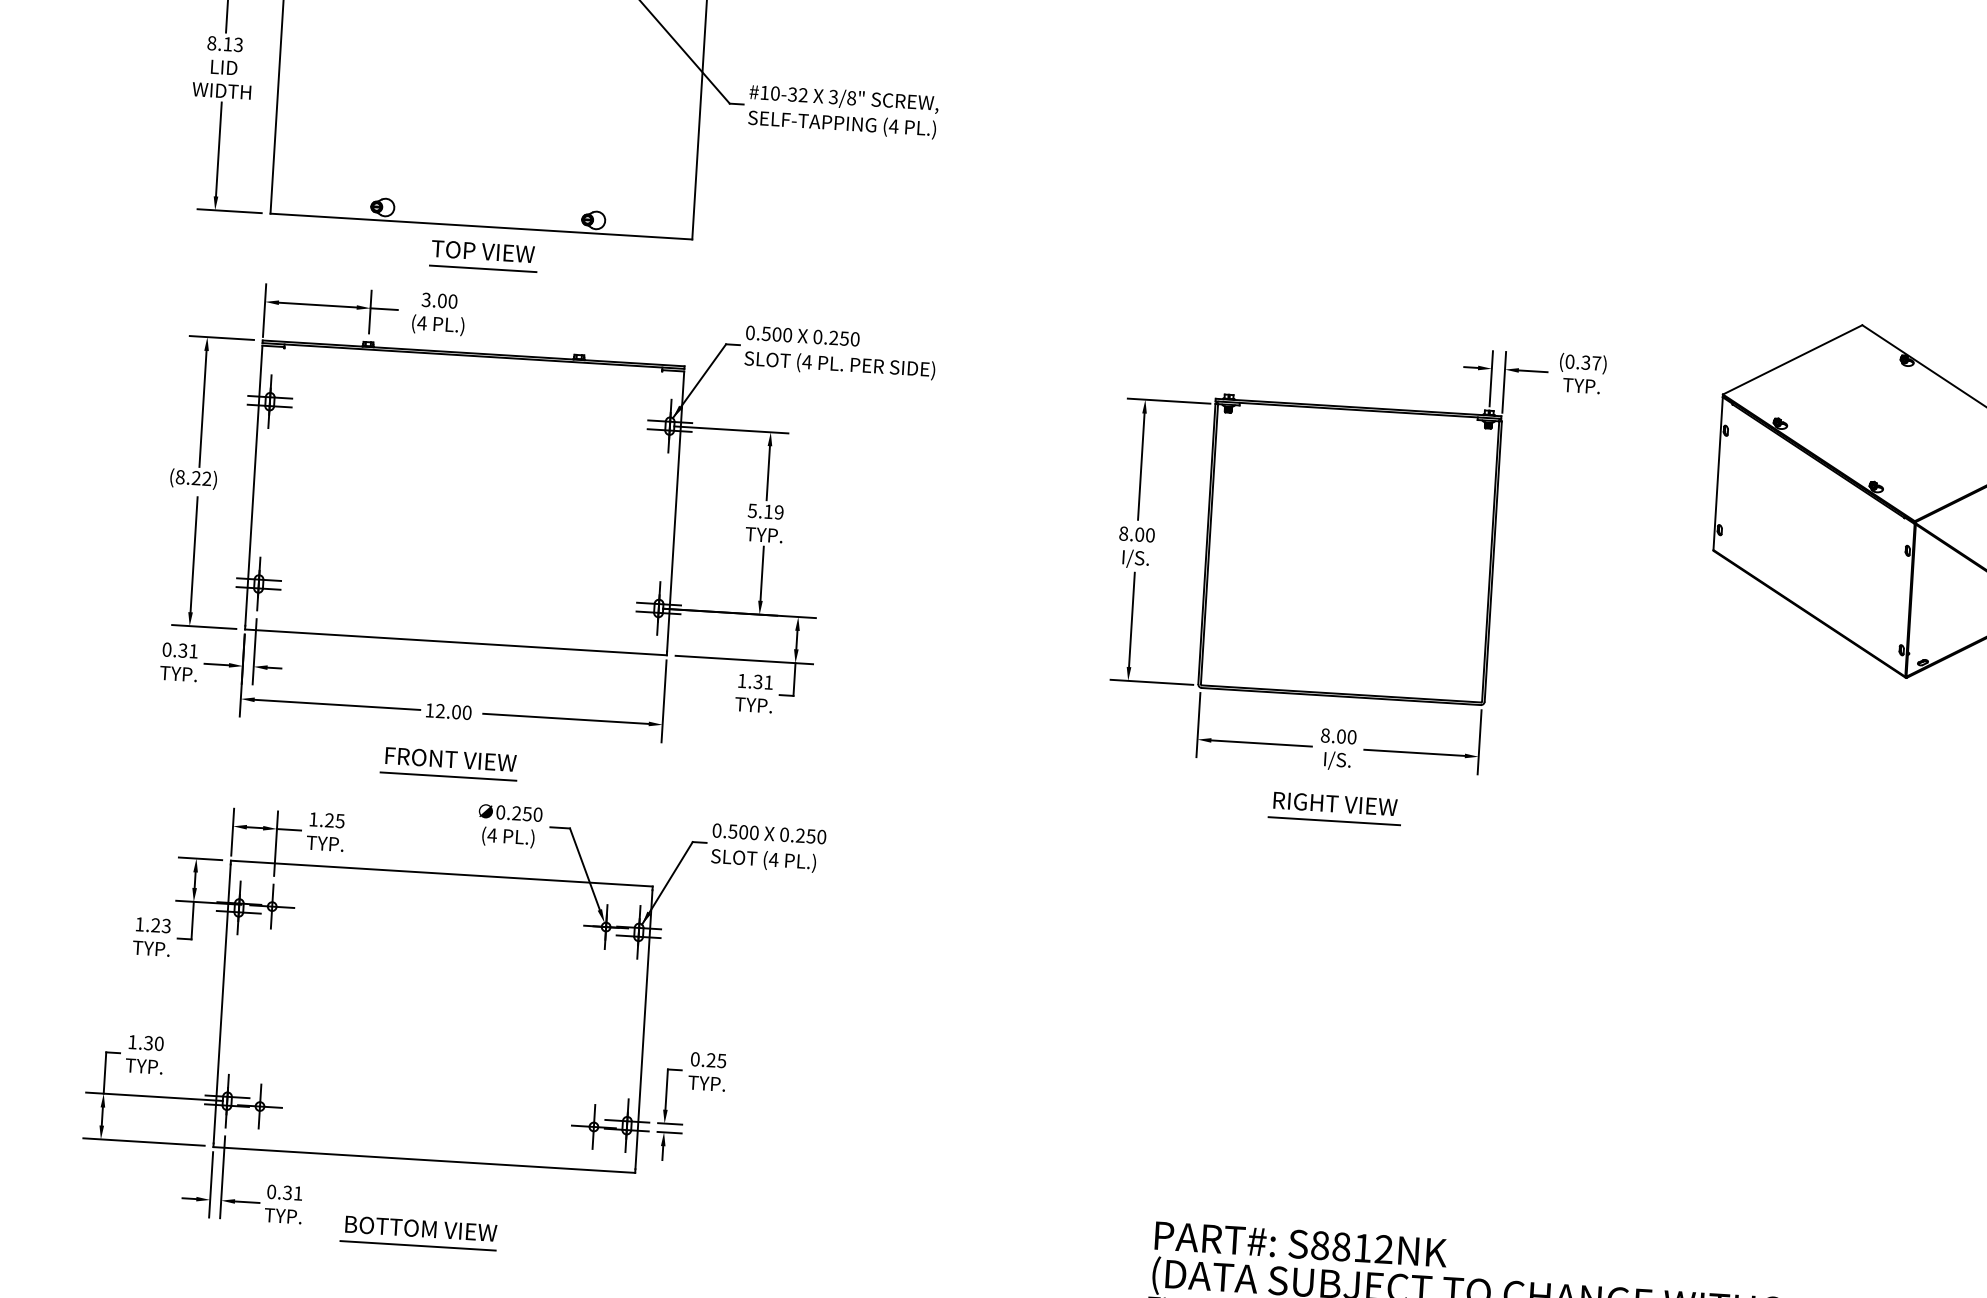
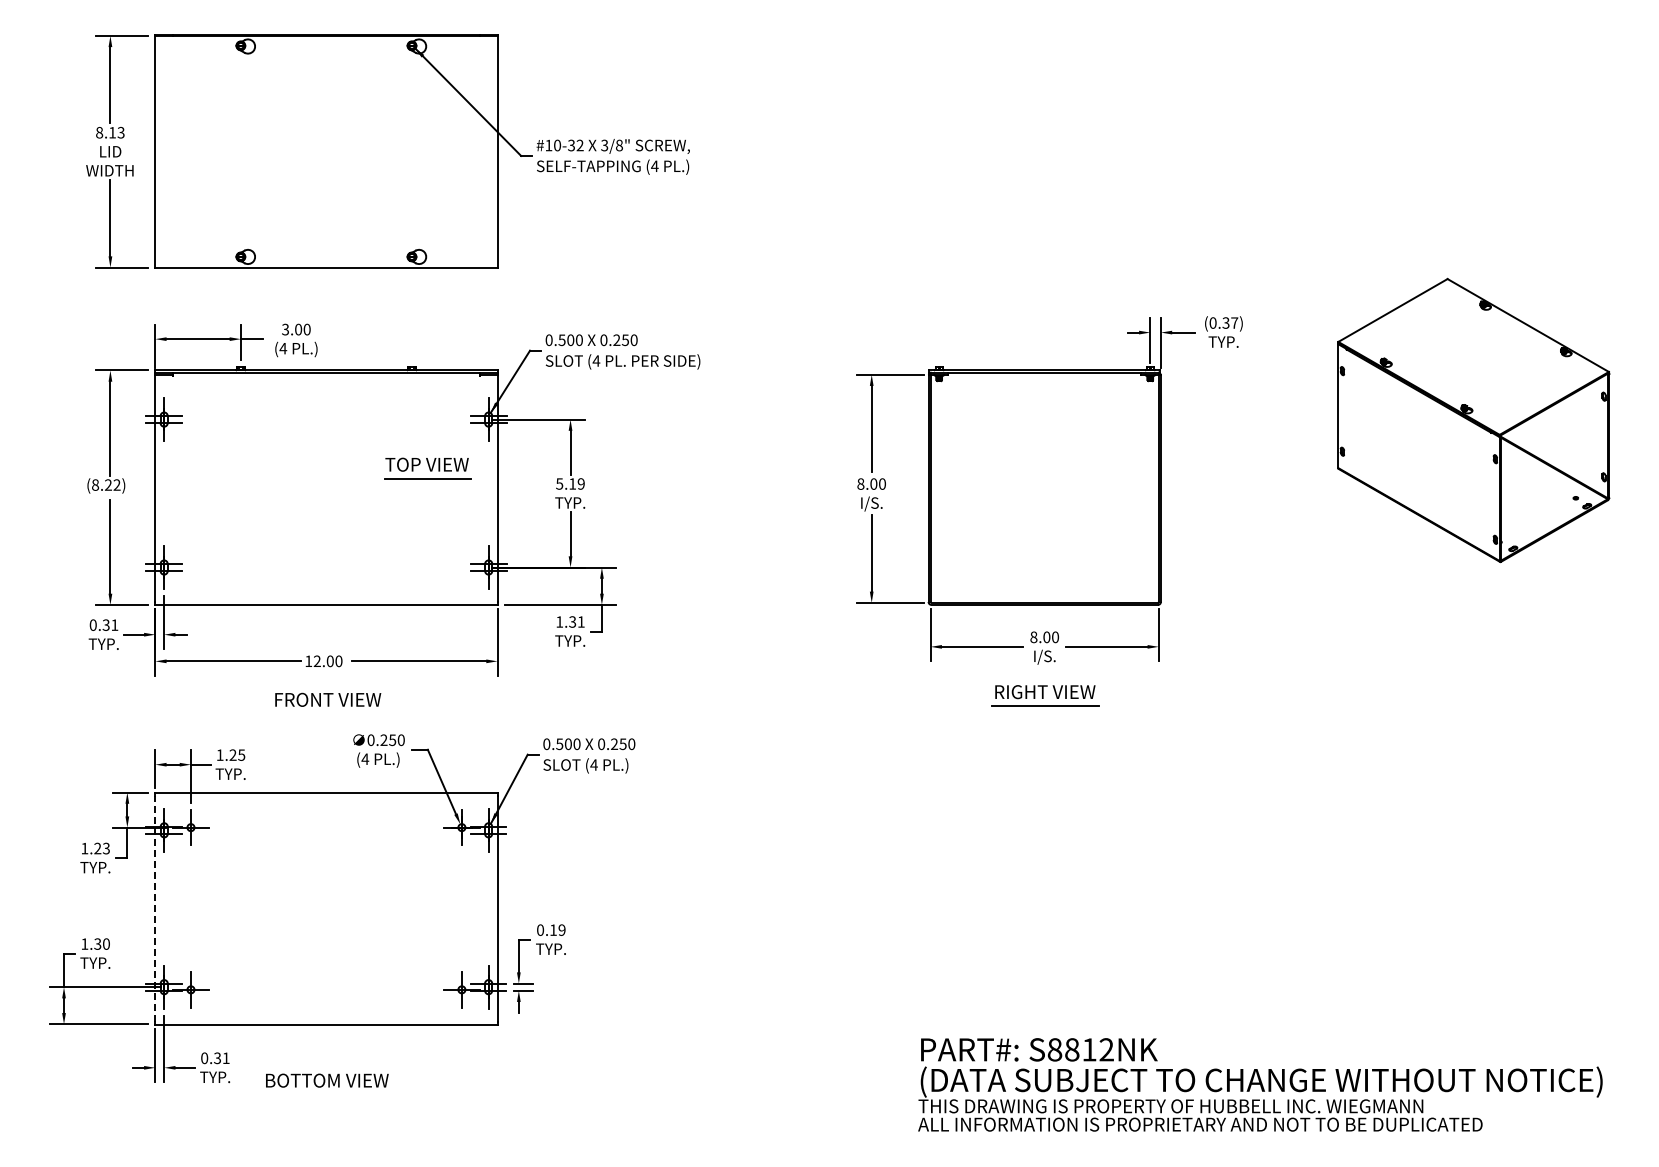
part: (483, 256) -> (427, 468), moved
line: (447, 776) -> (326, 713), removed
line: (222, 1003) -> (155, 908), solid -> dashed
text: (716, 1059) -> (557, 929), 0.25 -> 0.19
line: (417, 1245) -> (325, 1094), removed

